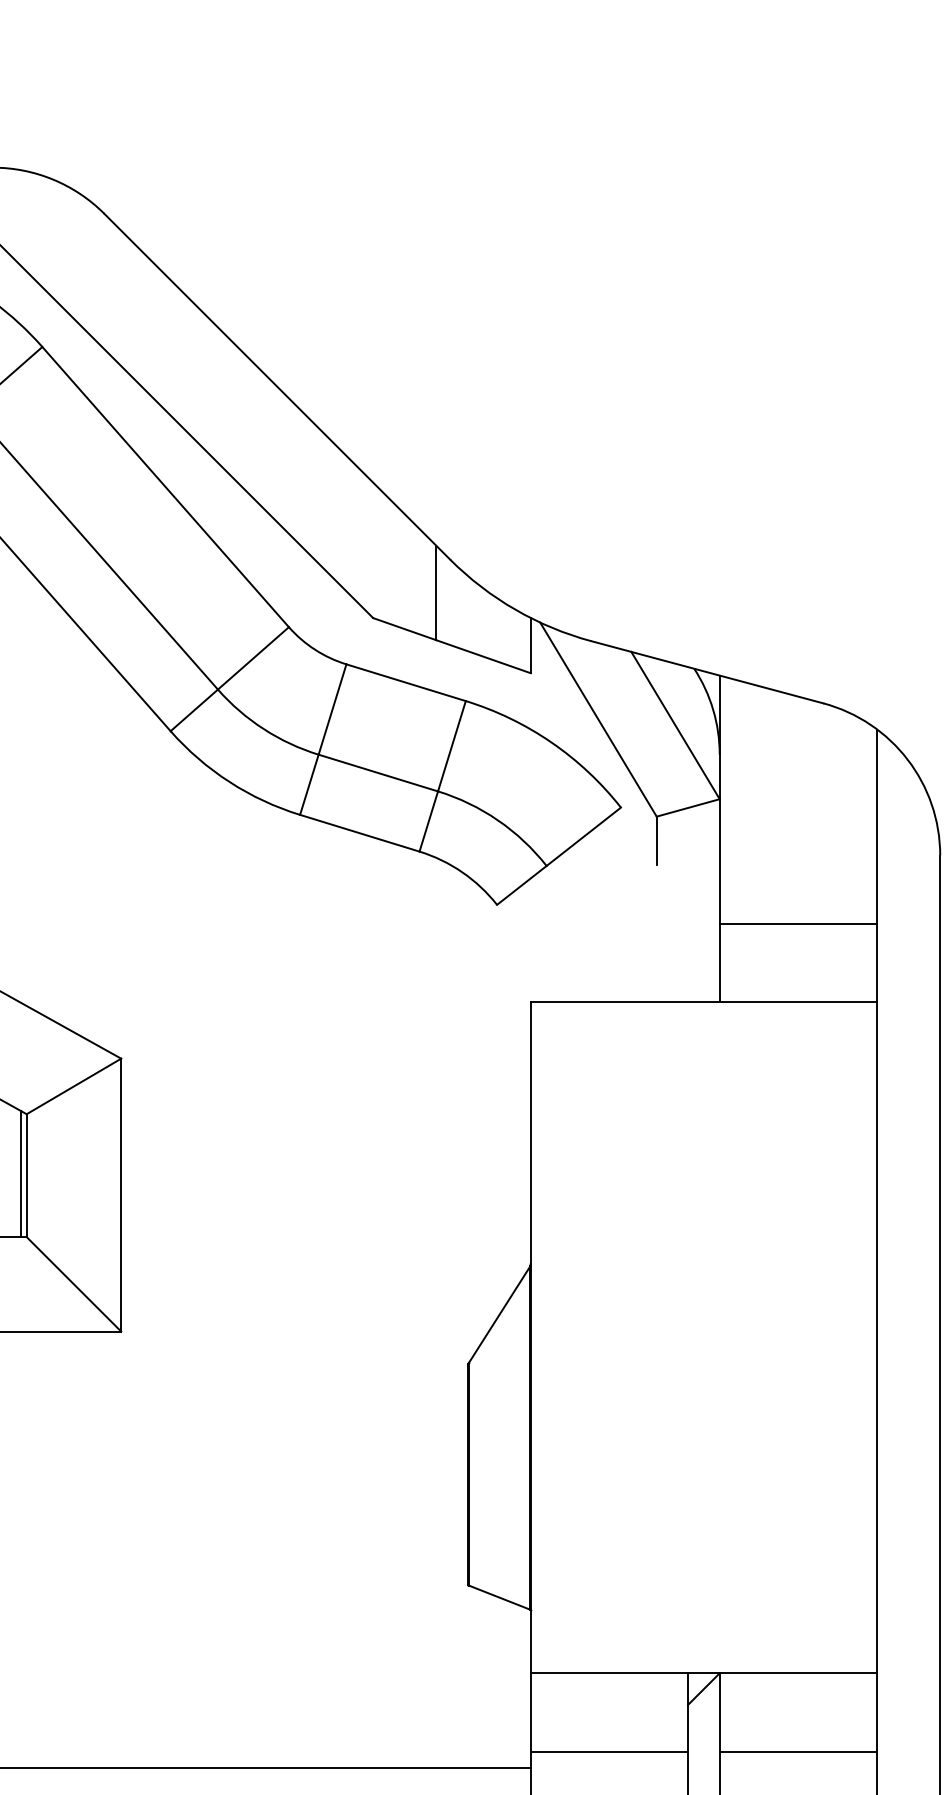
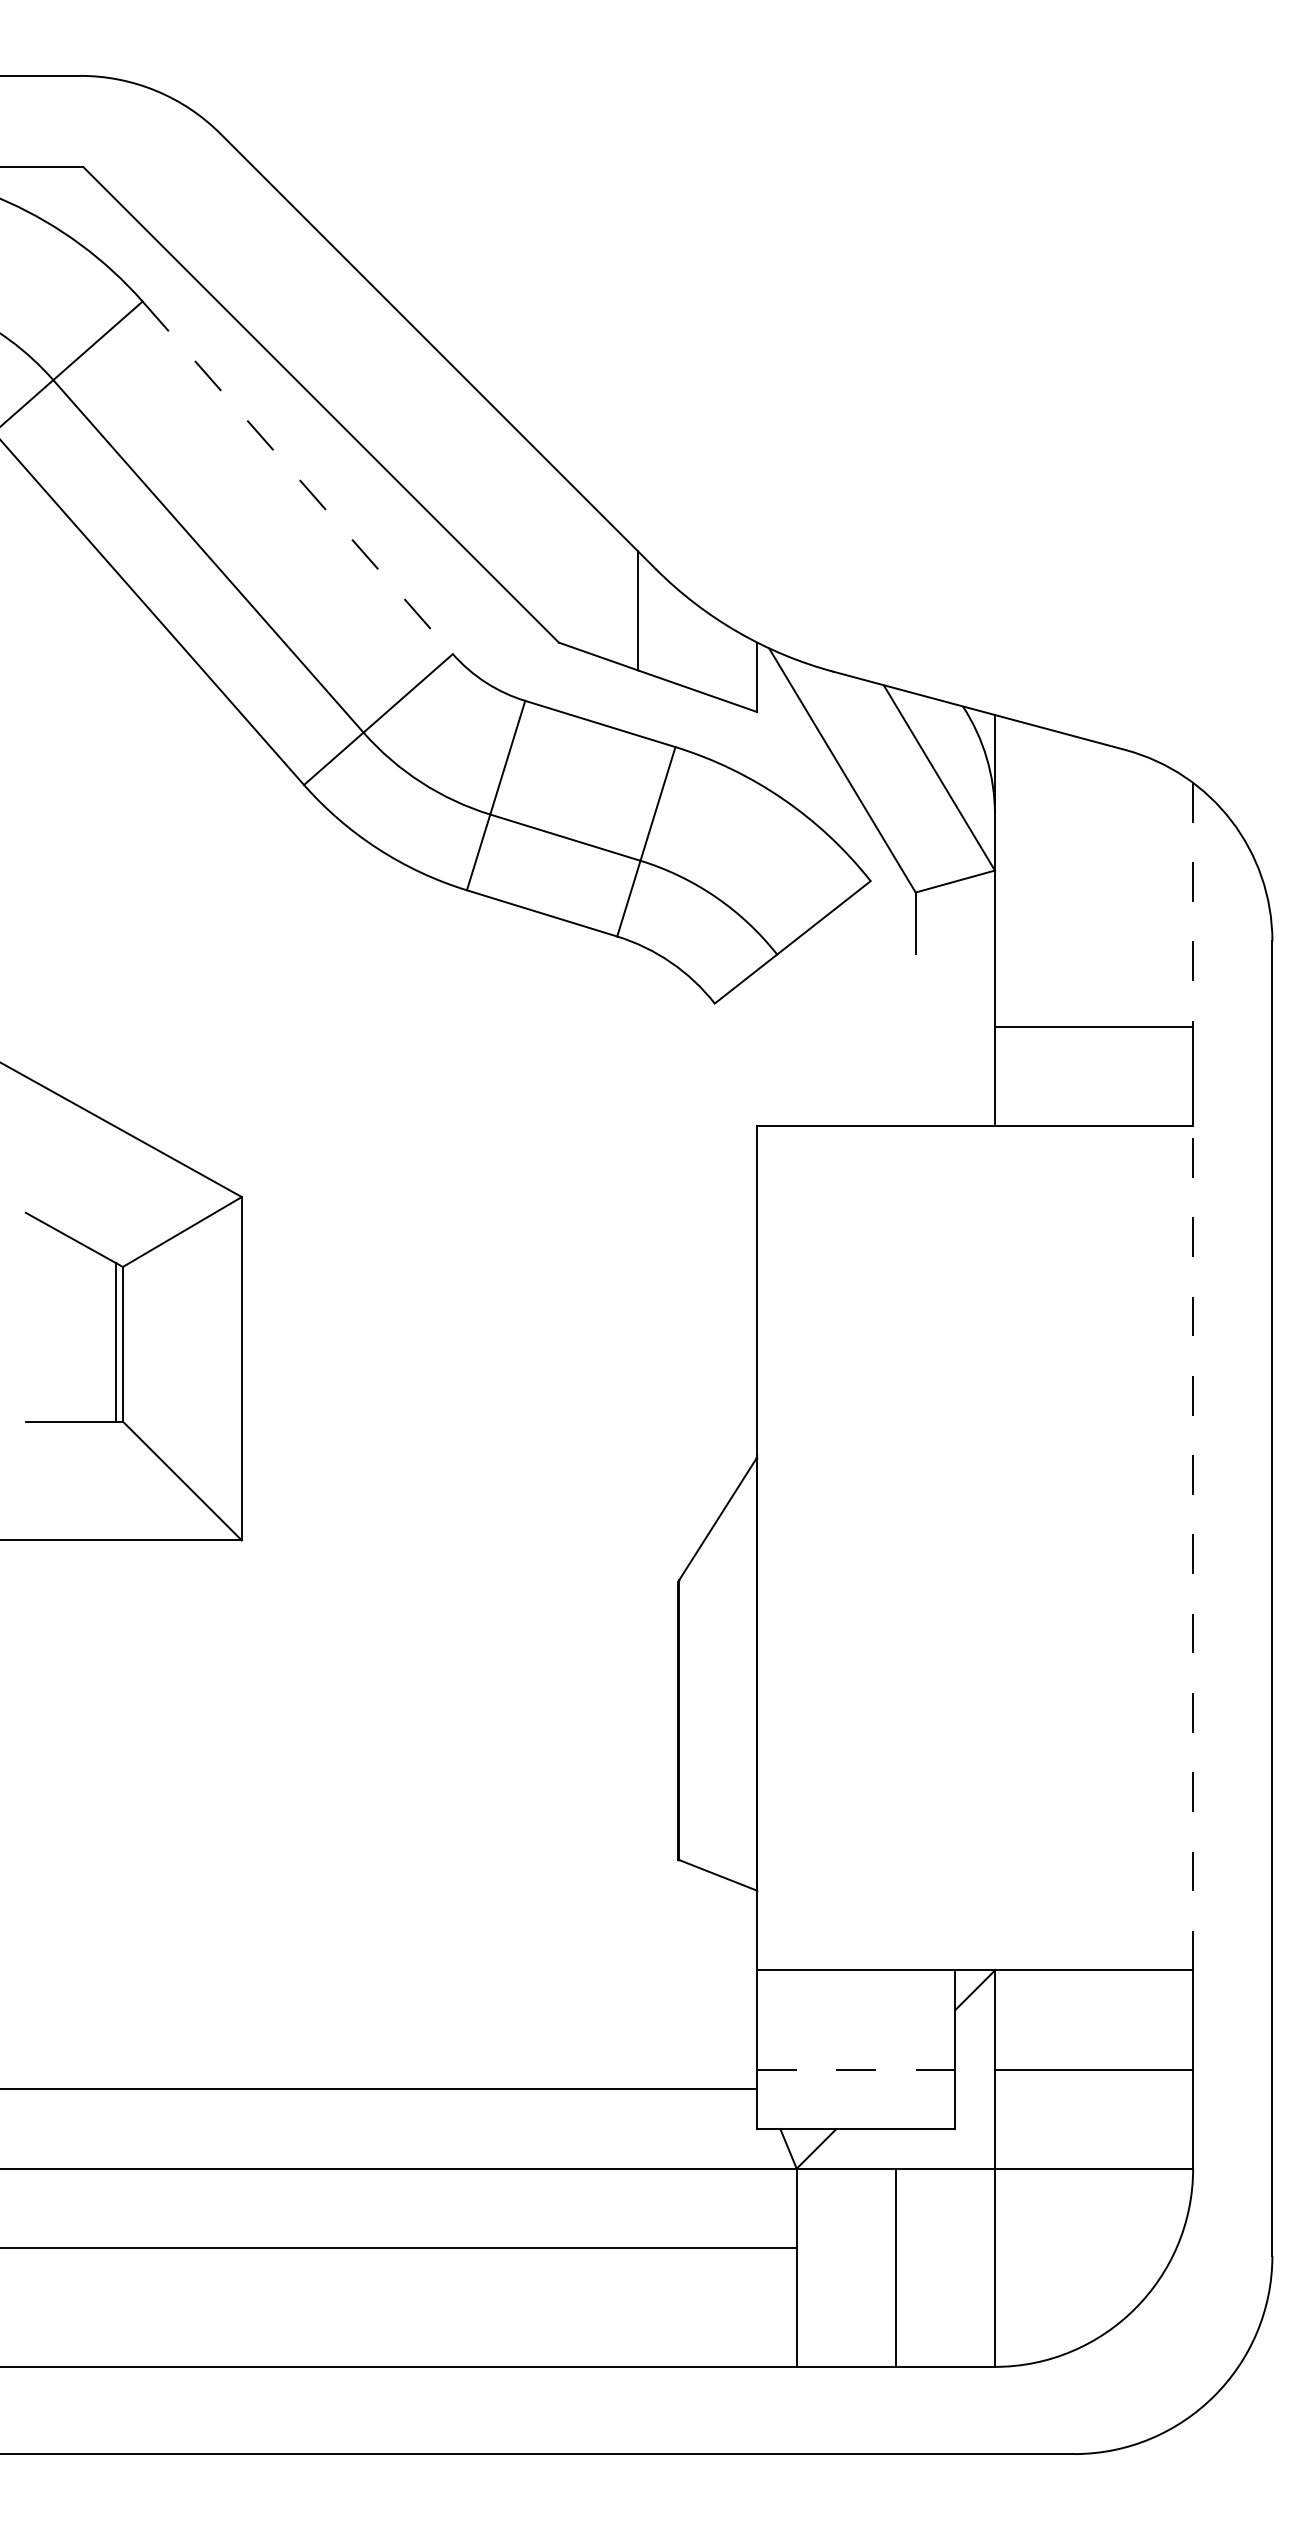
line: (165, 486) -> (297, 477), solid -> dashed
line: (877, 826) -> (1193, 905), solid -> dashed
line: (877, 1337) -> (1193, 1547), solid -> dashed
line: (608, 1751) -> (855, 2069), solid -> dashed

